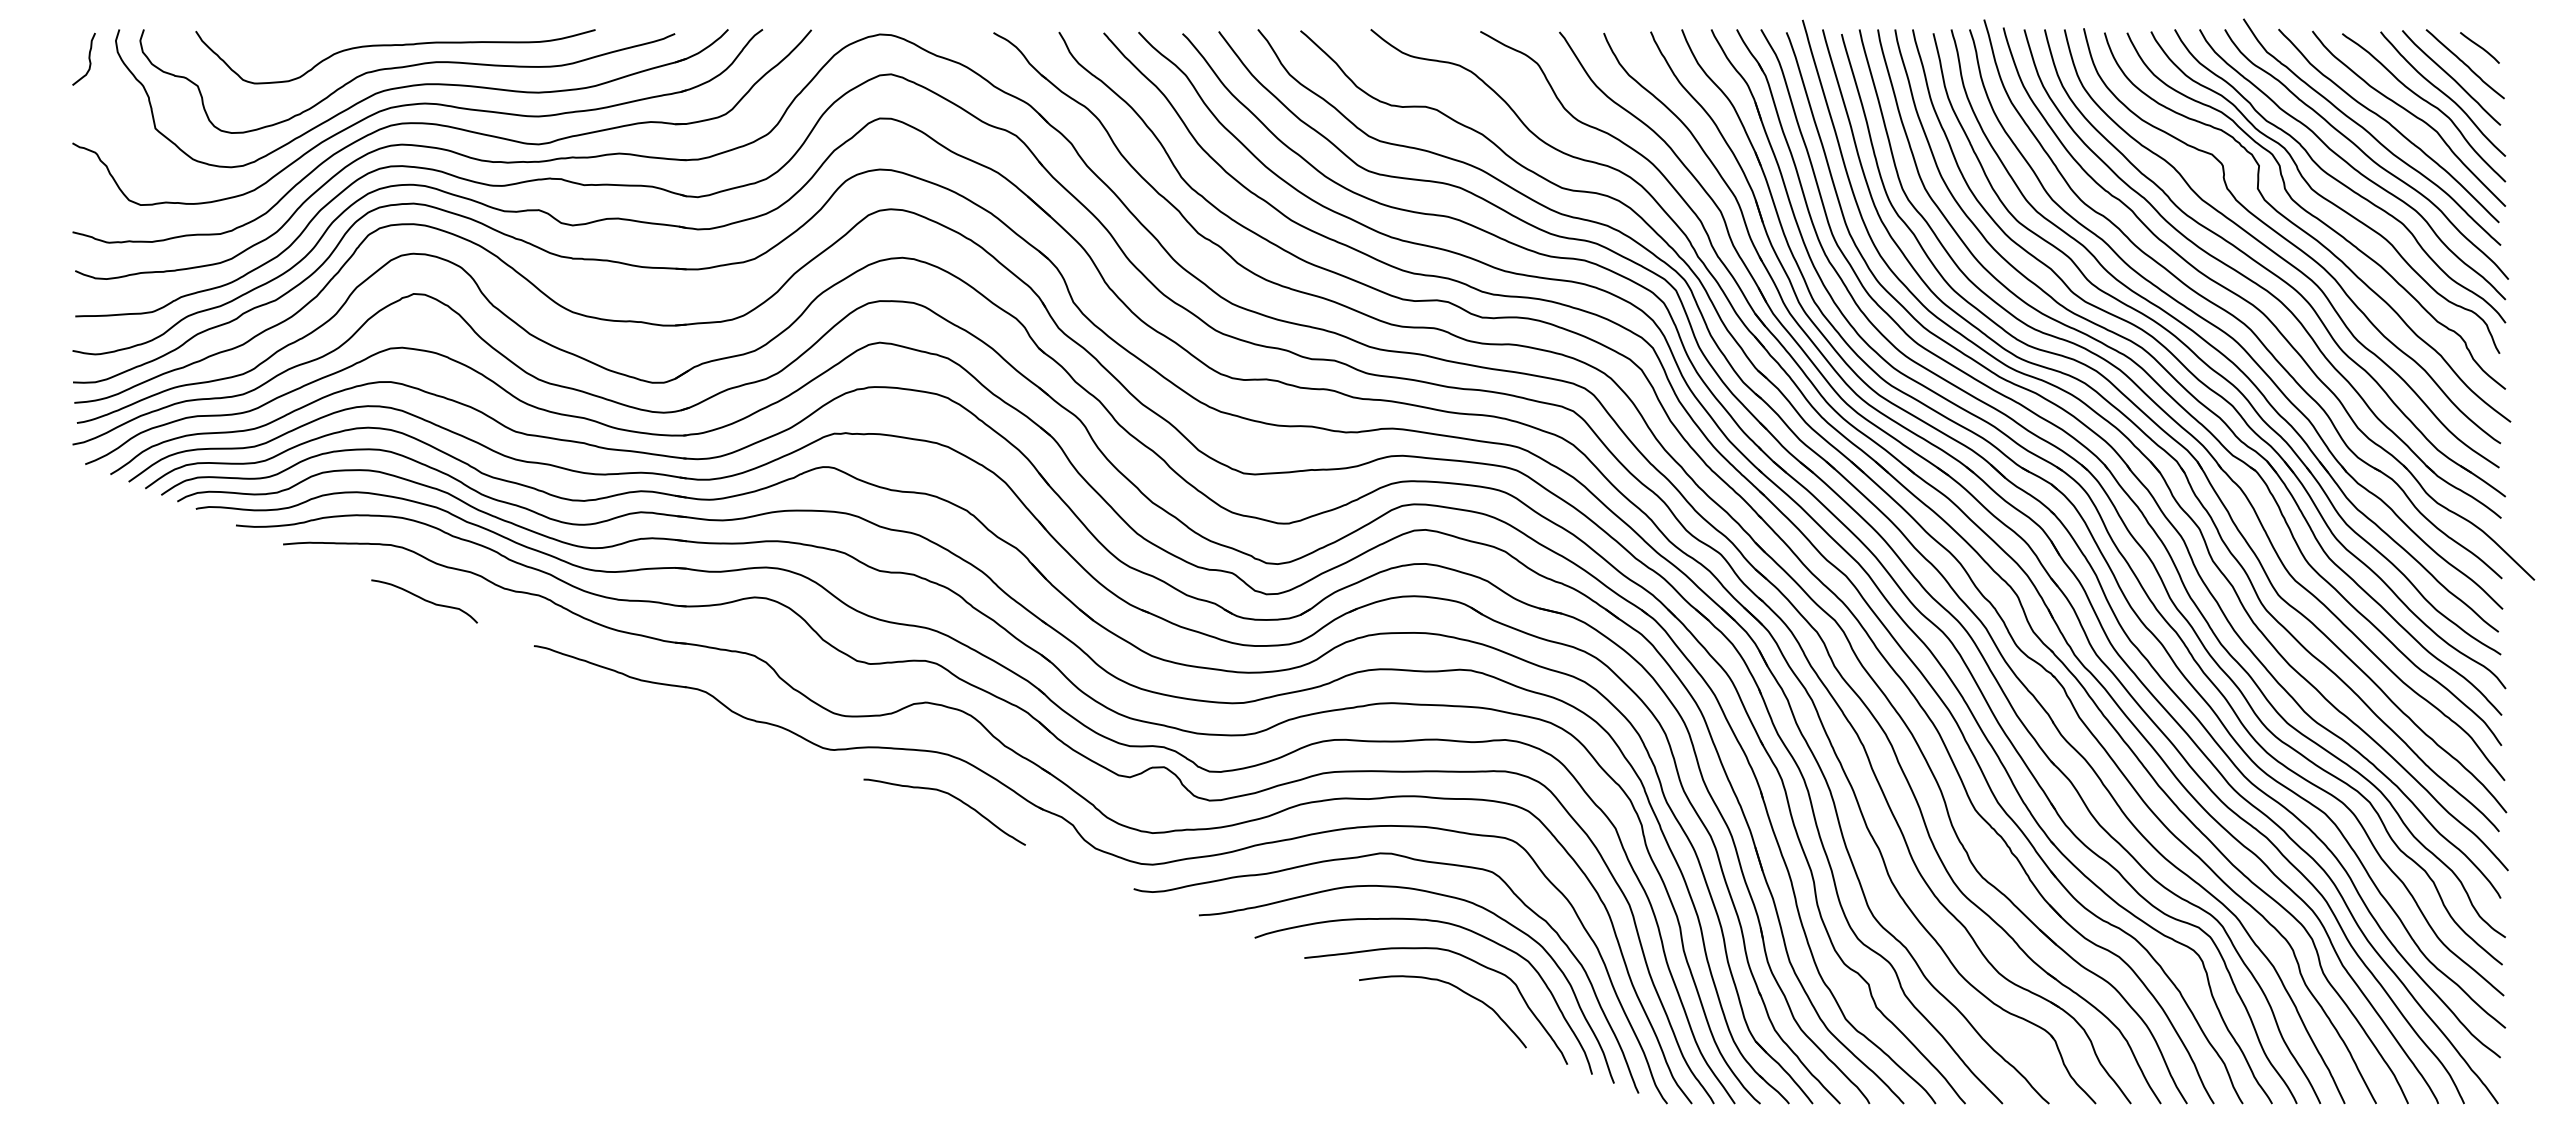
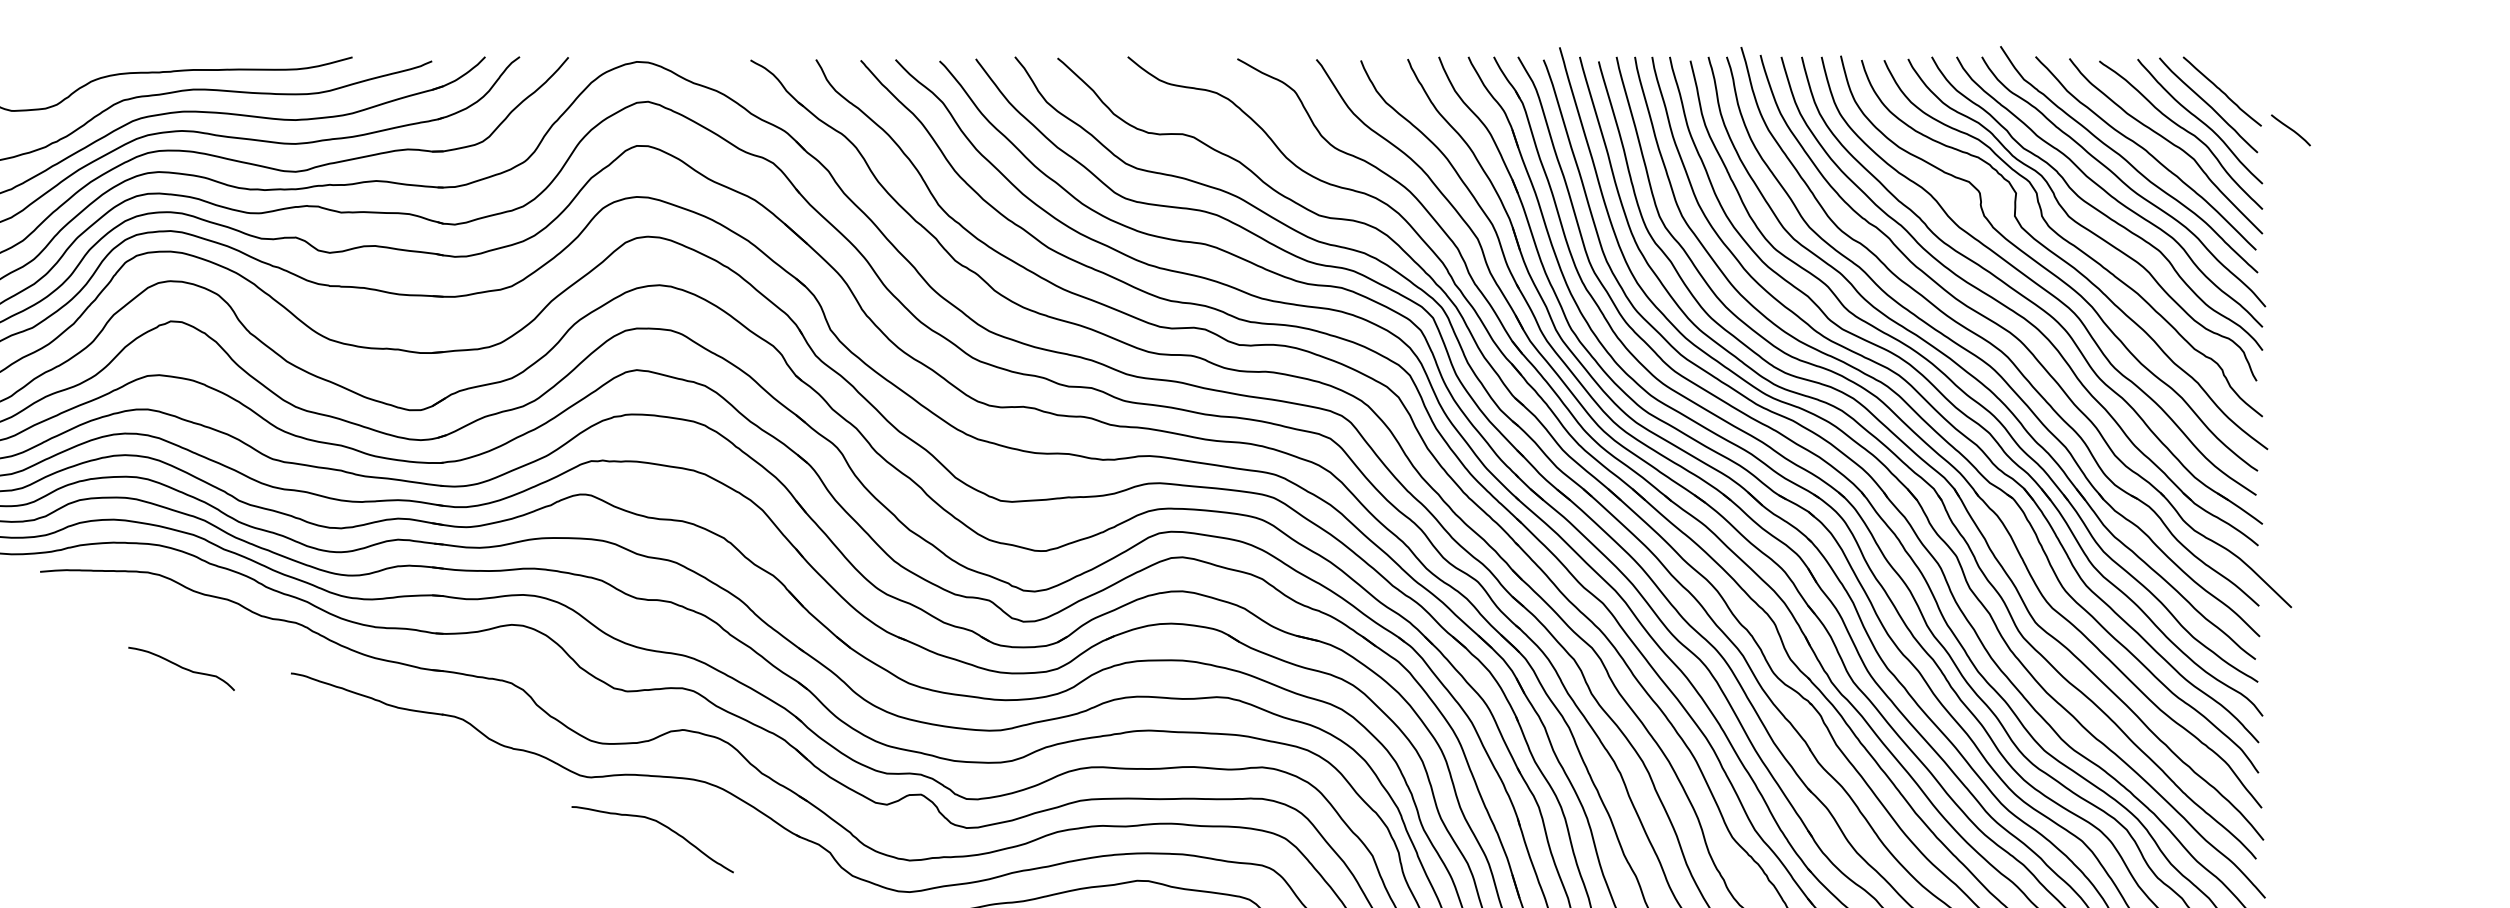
curve: (2479, 47) -> (2290, 129), moved
curve: (424, 600) -> (181, 667), moved
curve: (954, 798) -> (662, 825), moved

